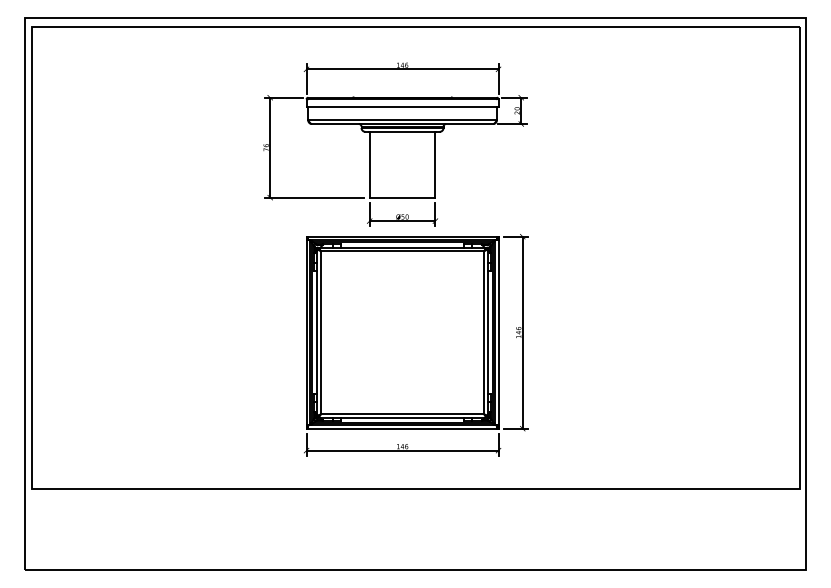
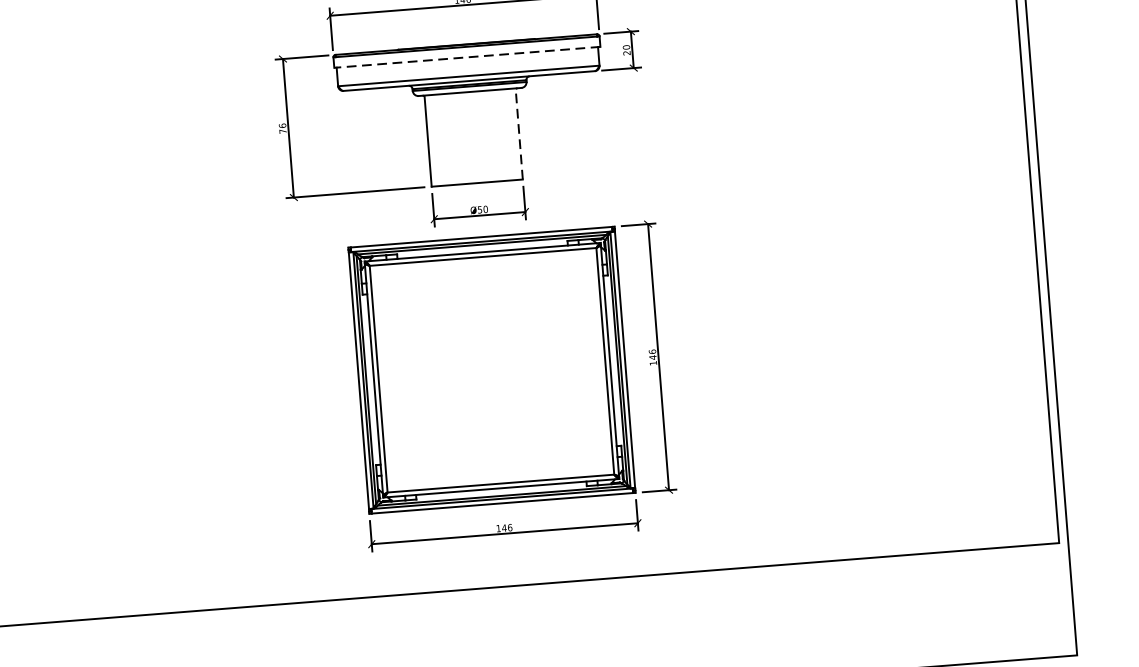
line: (402, 106) -> (467, 56), solid -> dashed
line: (435, 165) -> (519, 134), solid -> dashed

